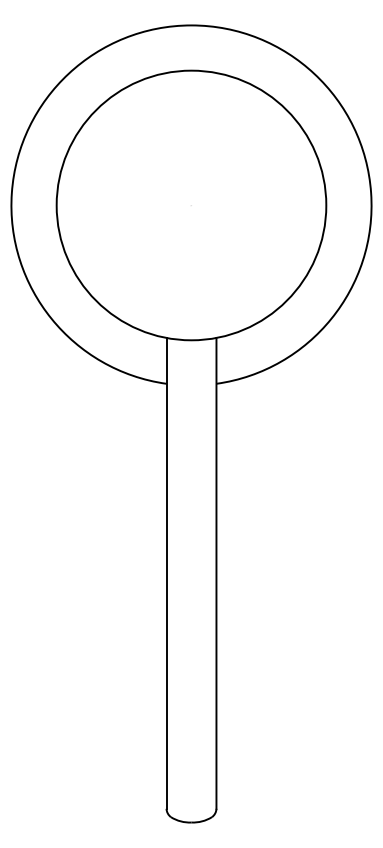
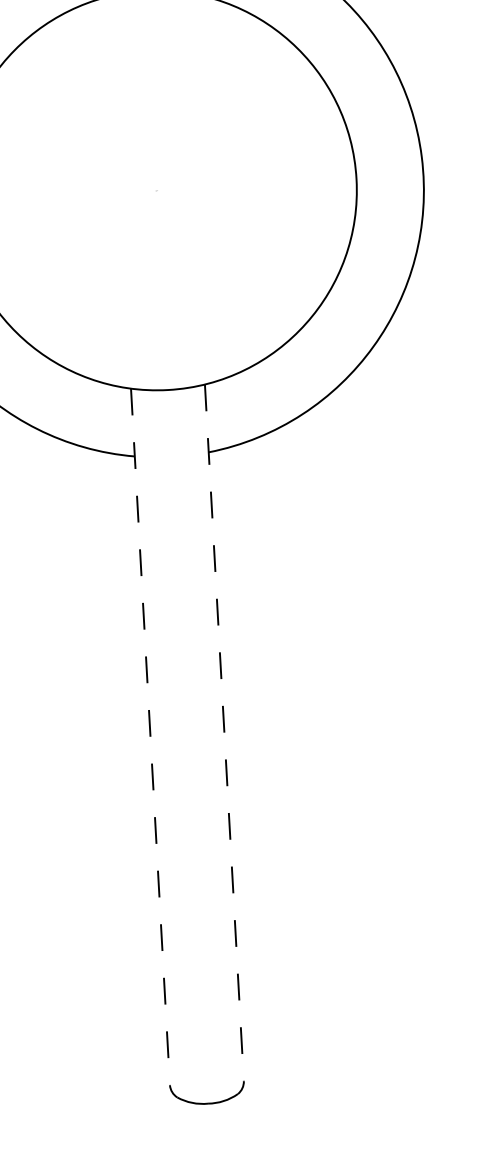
line: (166, 573) -> (150, 737), solid -> dashed
line: (216, 573) -> (224, 733), solid -> dashed

